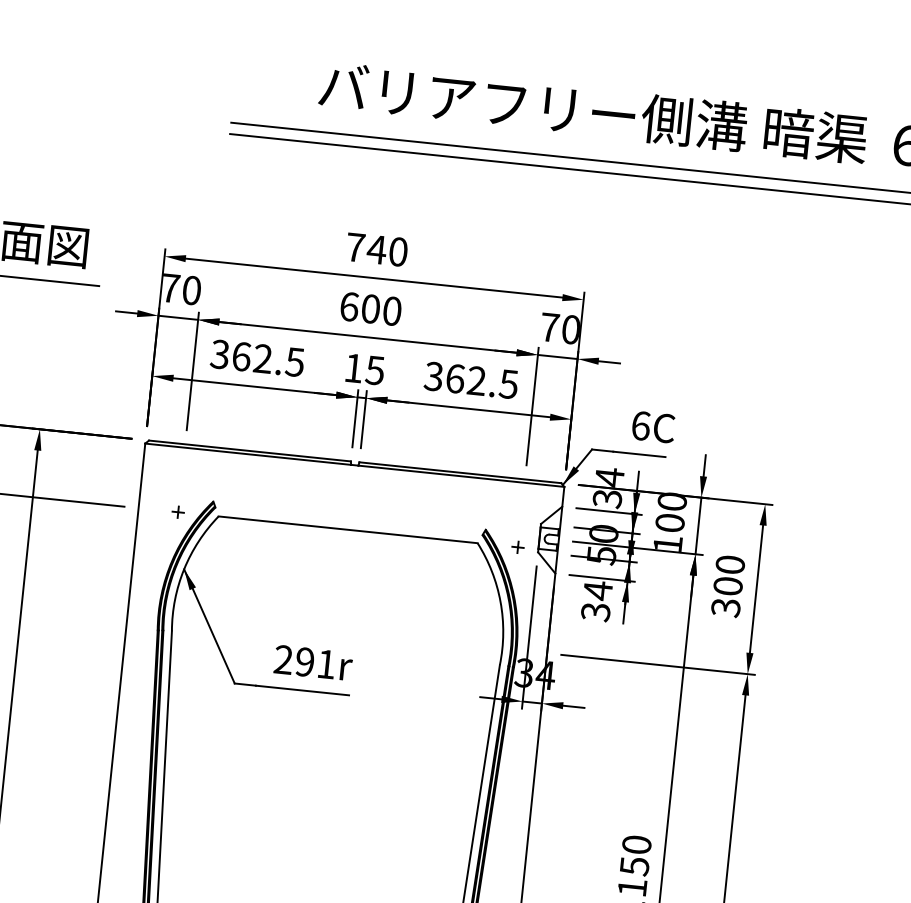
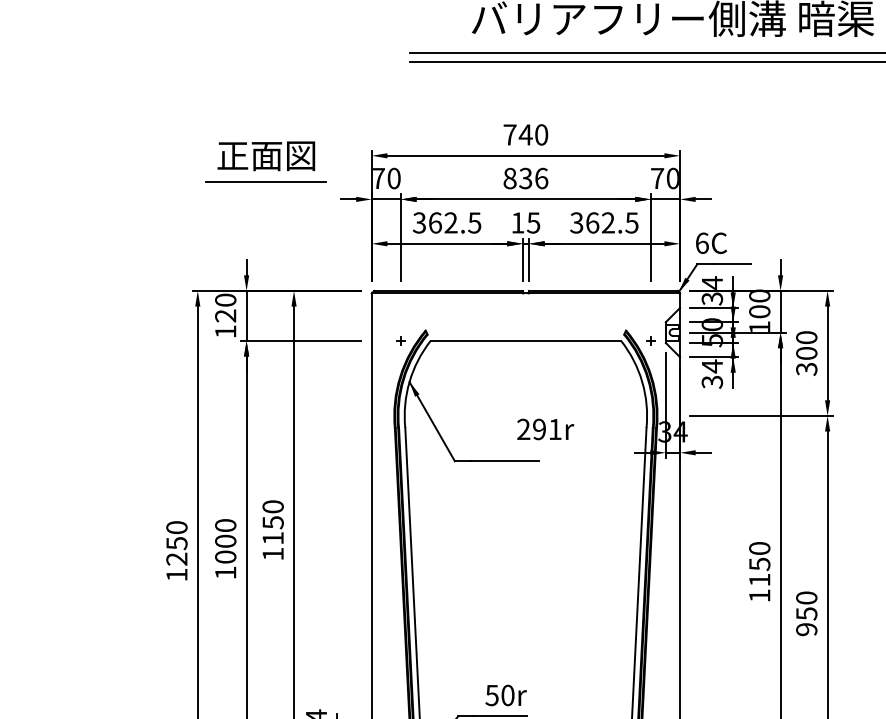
text: (370, 308) -> (525, 178), 600 -> 836
text: (653, 426) -> (711, 242), moved
text: (313, 663) -> (545, 429), moved

